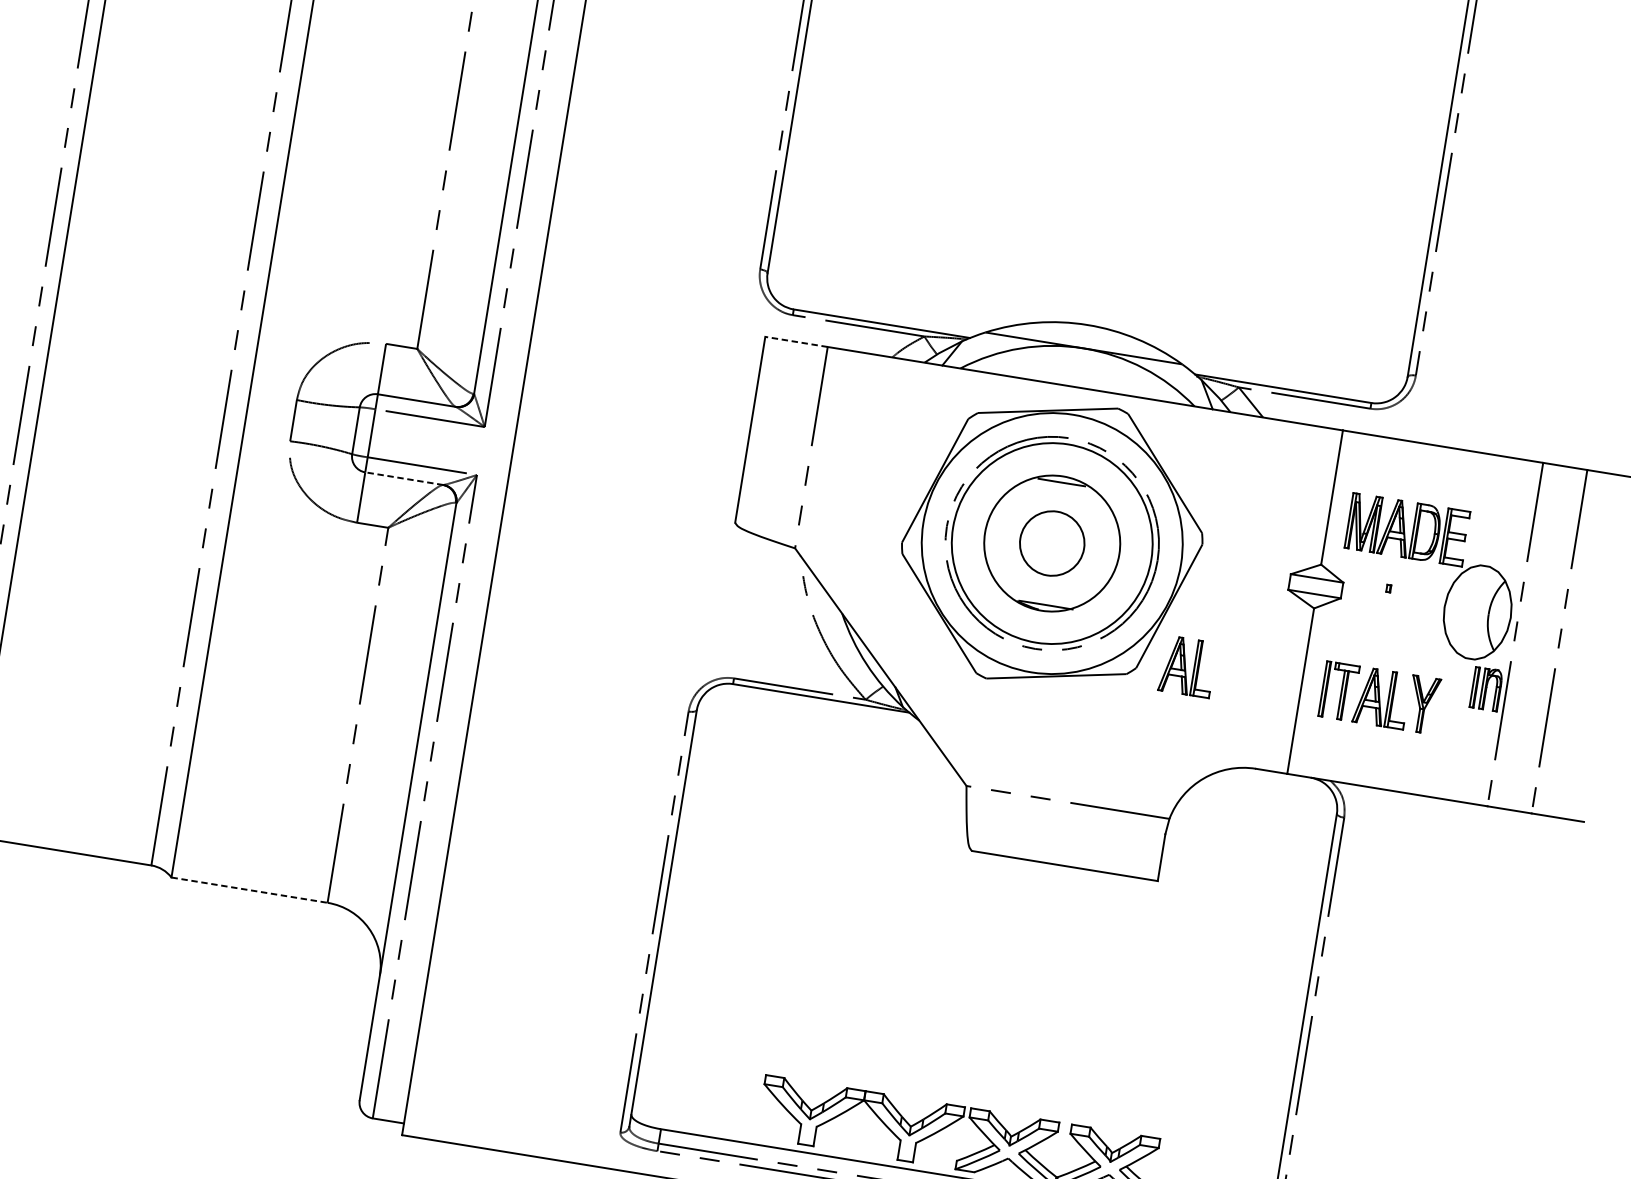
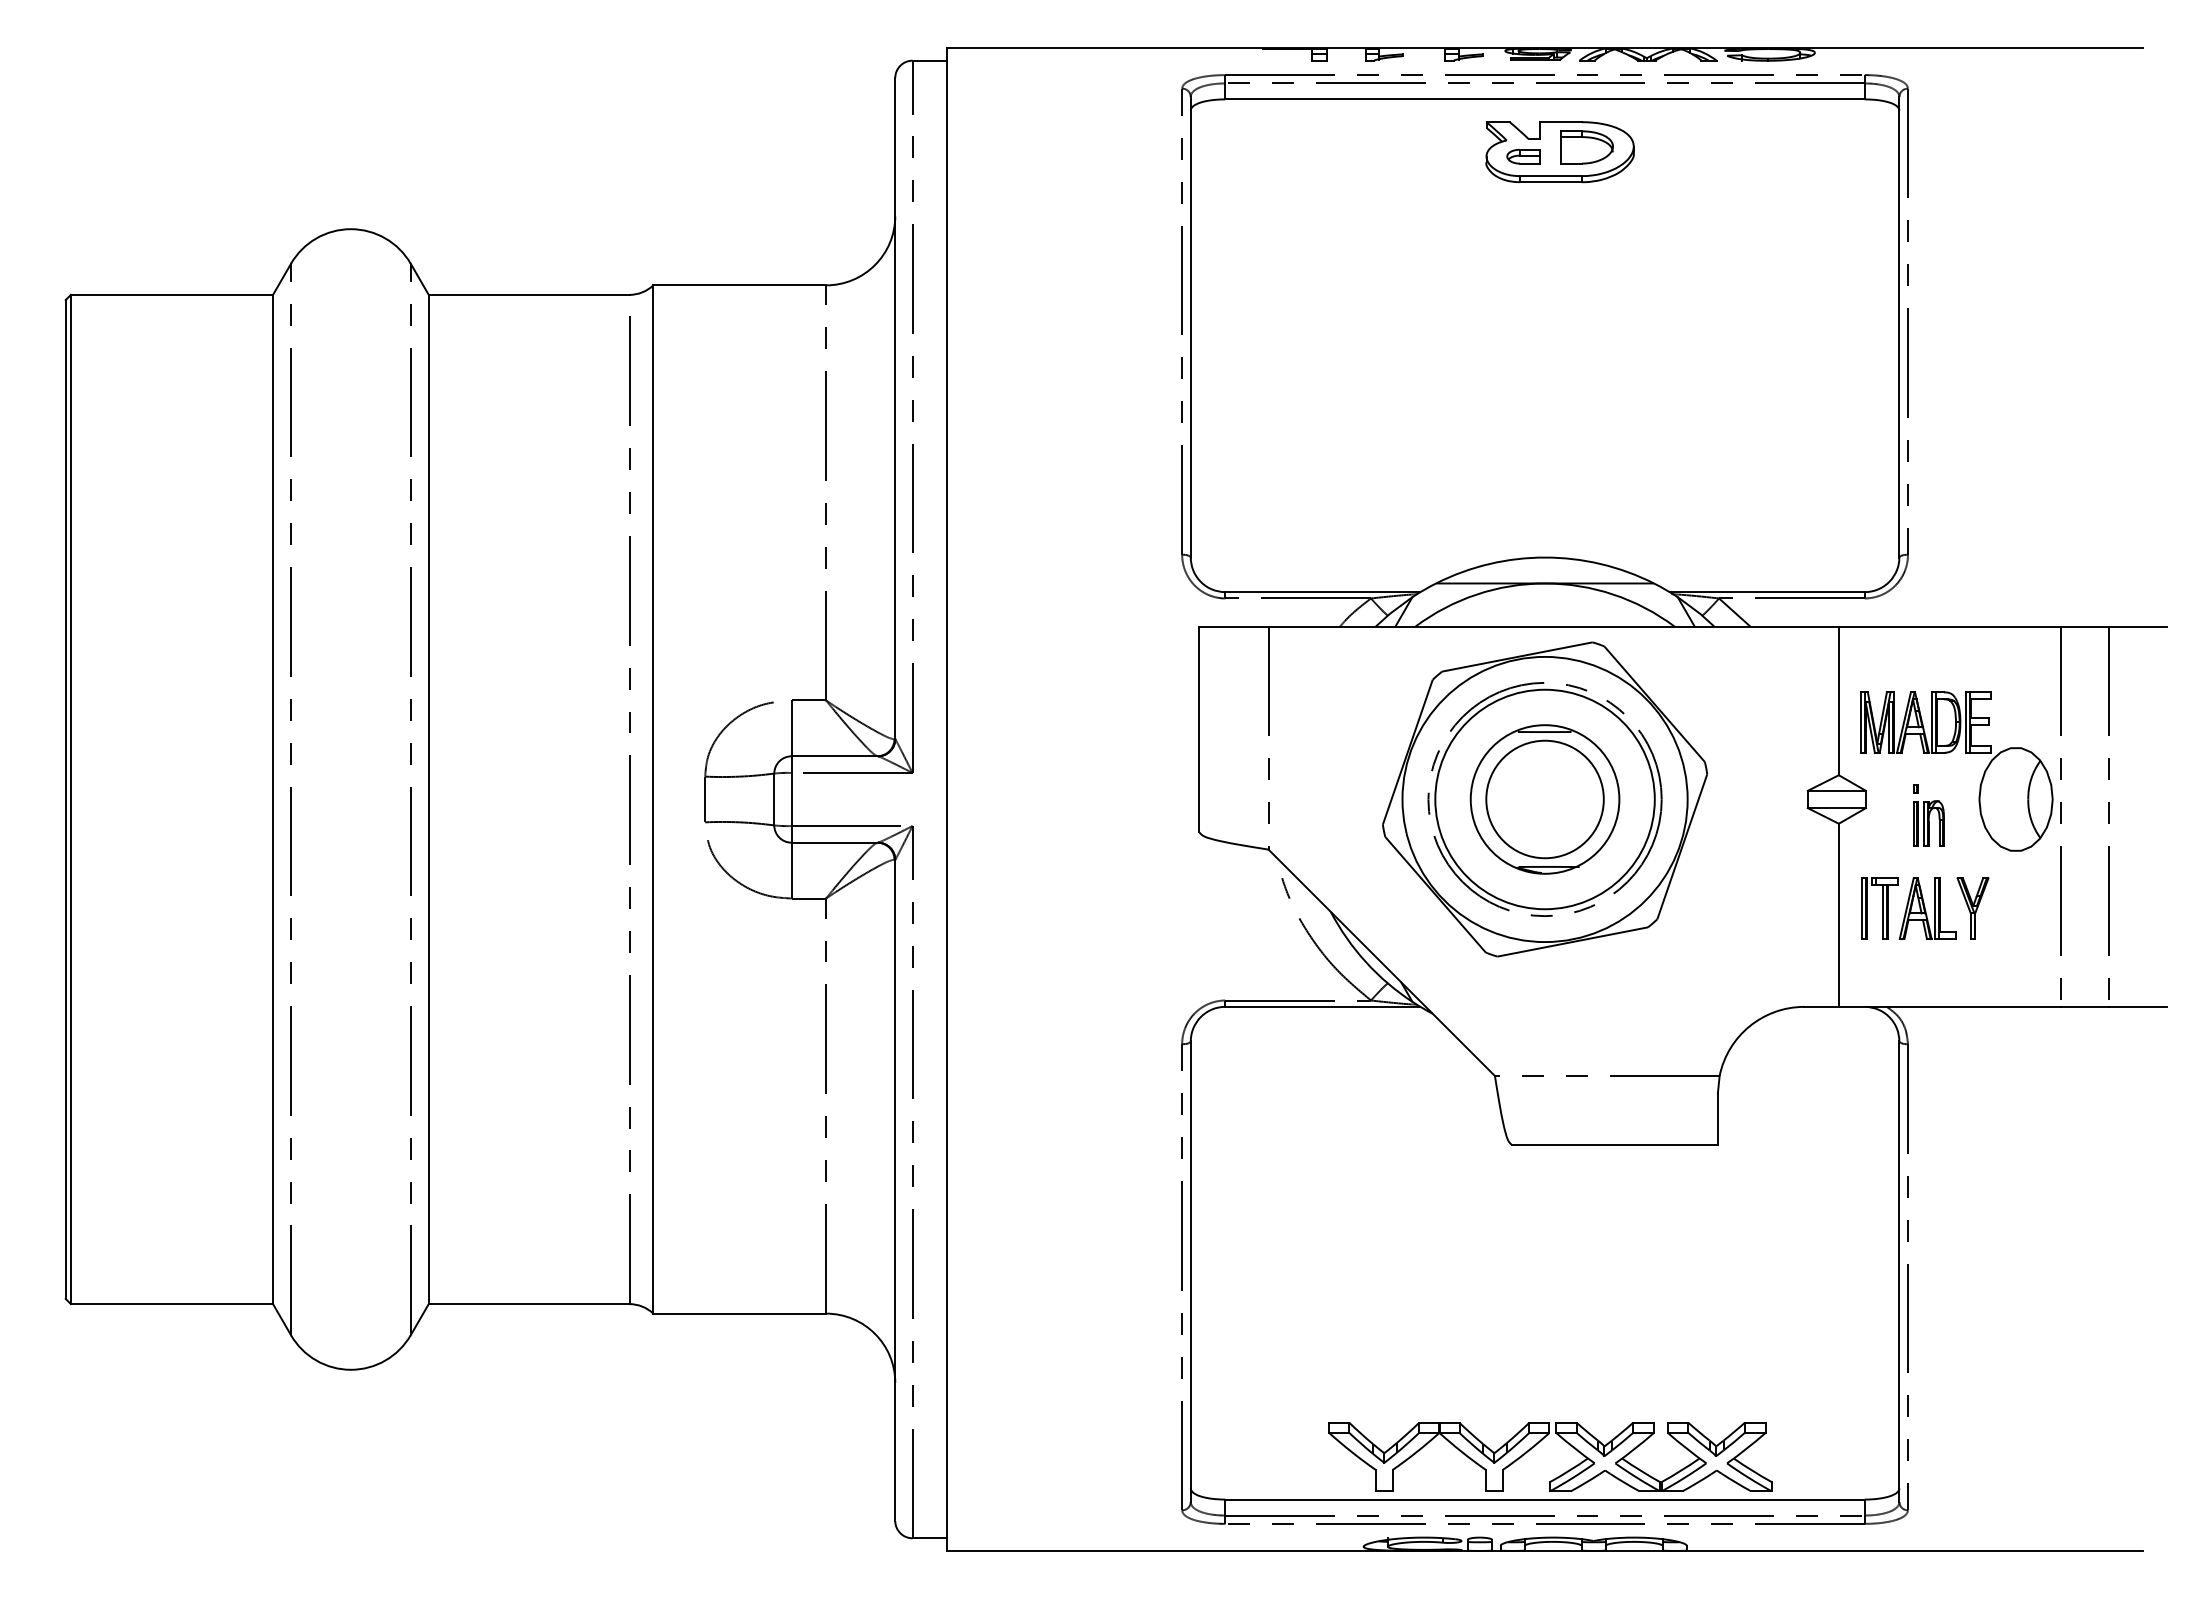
line: (797, 341) -> (1234, 626), dashed -> solid
line: (404, 478) -> (834, 842), dashed -> solid
circle: (1051, 543) -> (1544, 799), size x1.67
part: (1187, 666) -> (1712, 908), removed
part: (1486, 688) -> (1928, 823), moved
line: (250, 890) -> (740, 1313), dashed -> solid

